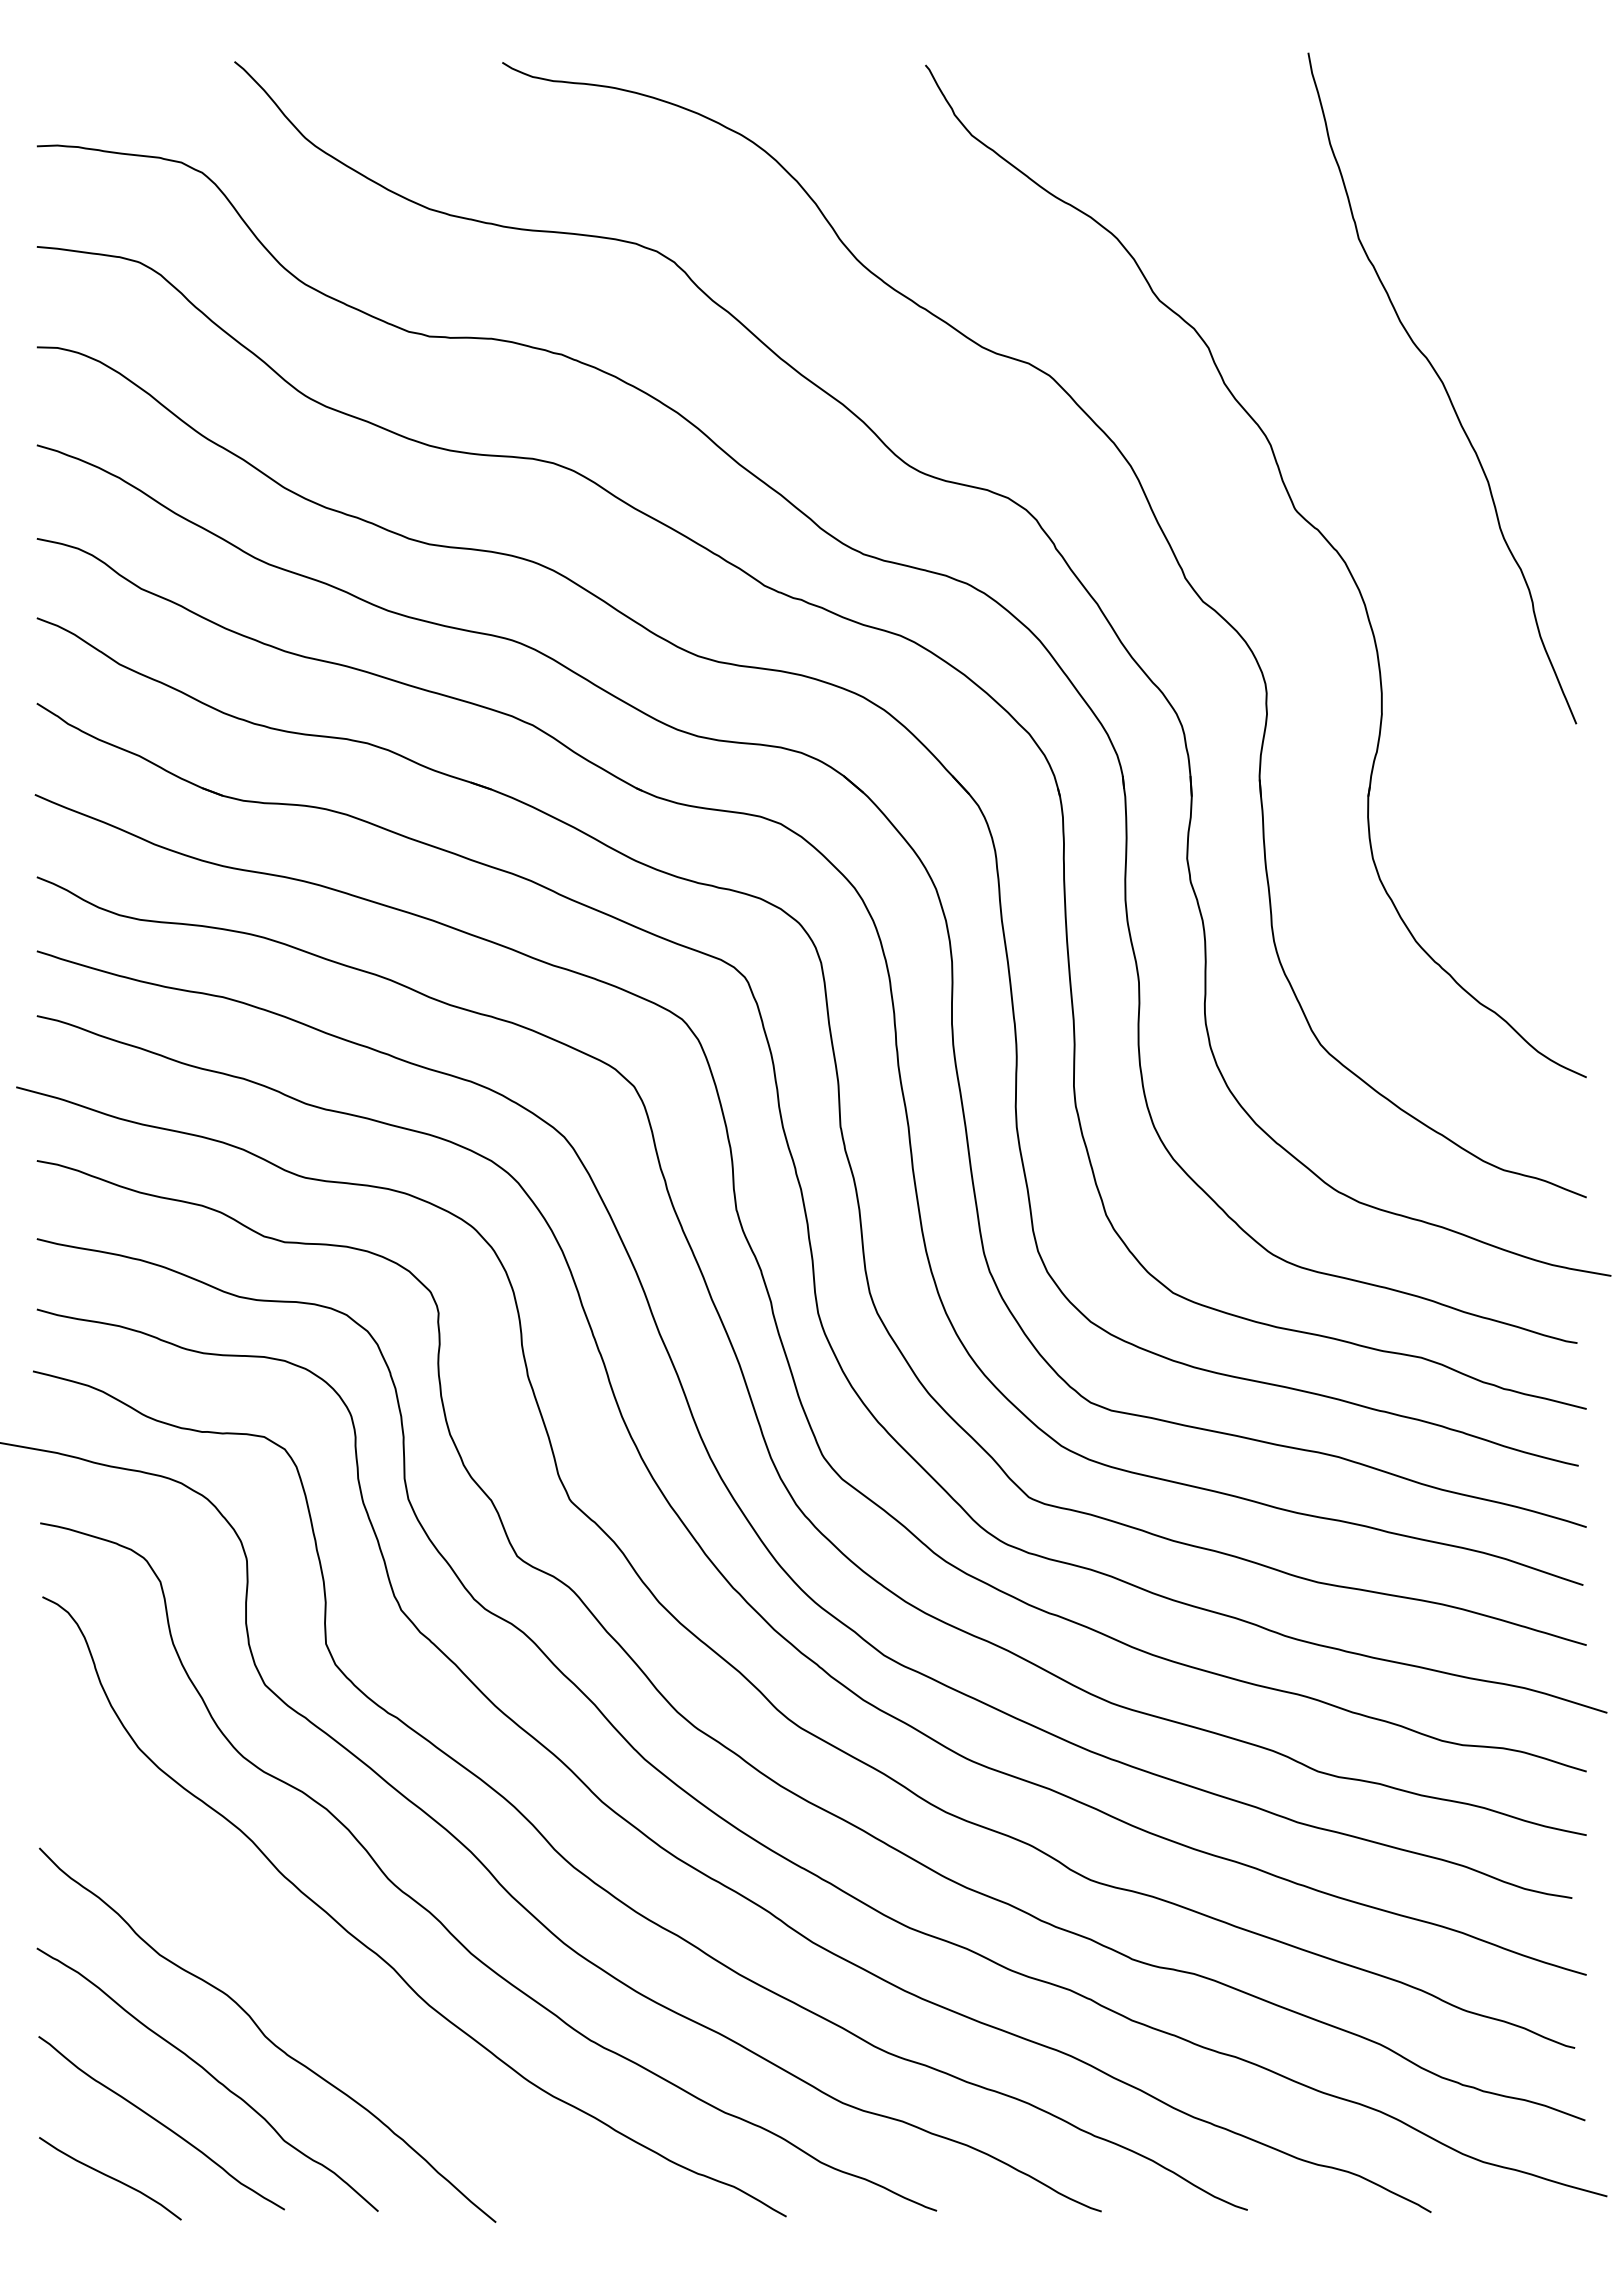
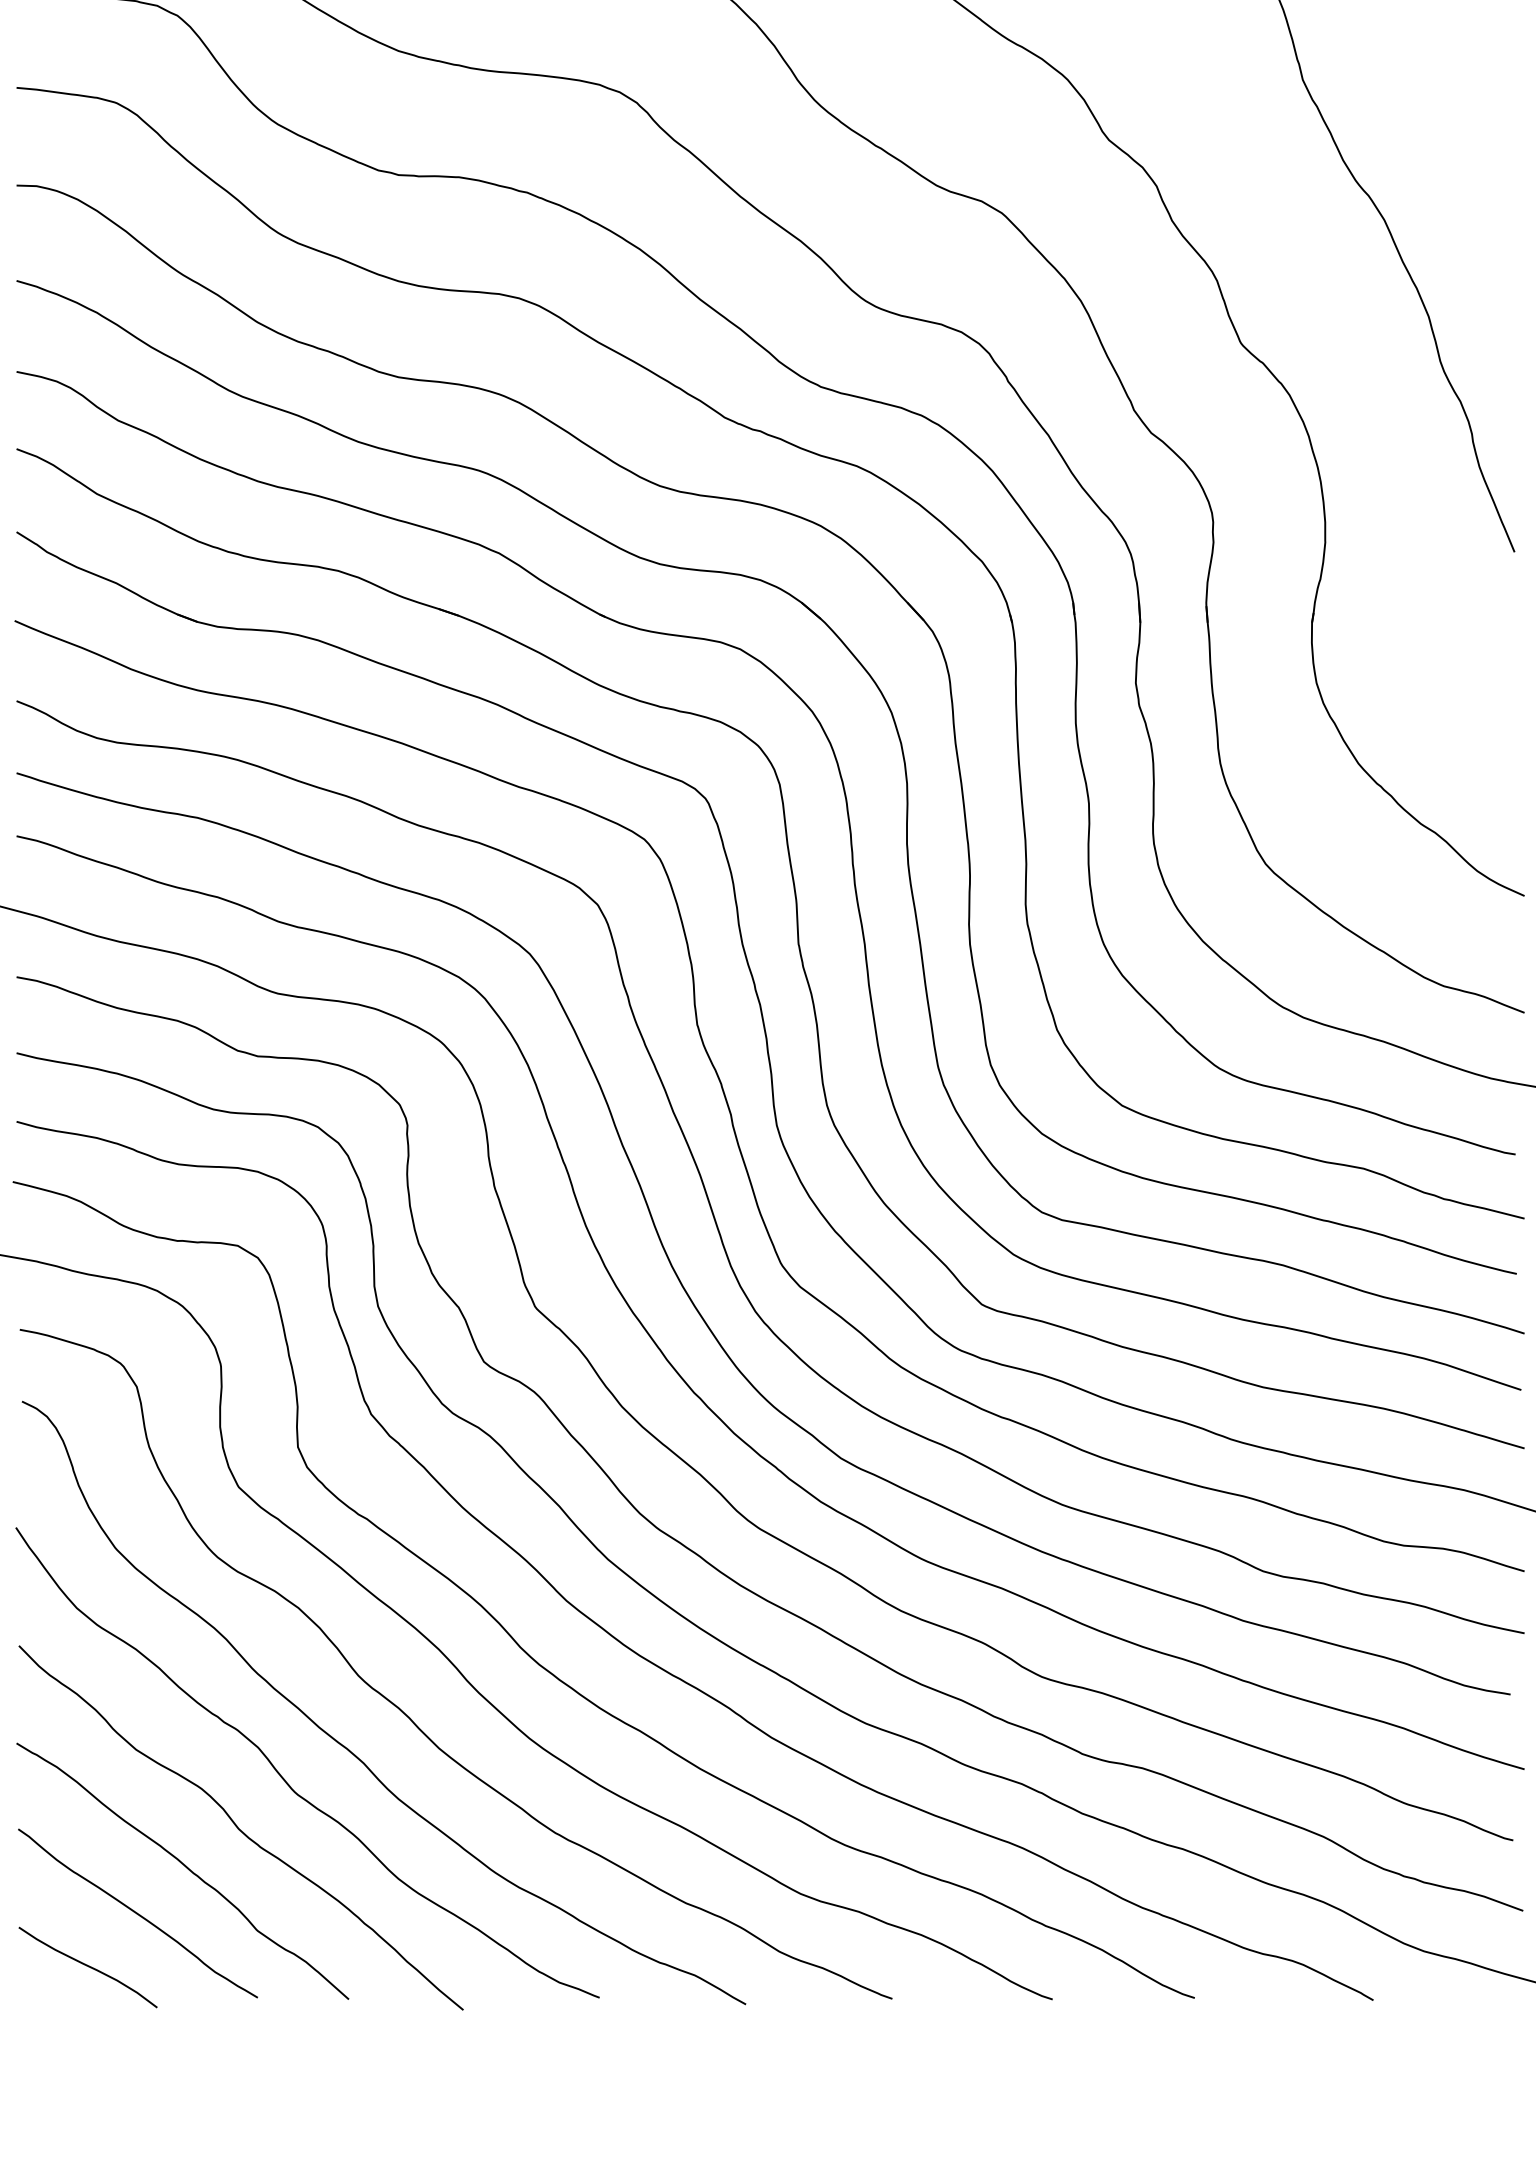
curve: (315, 1988) -> (287, 1782), added

